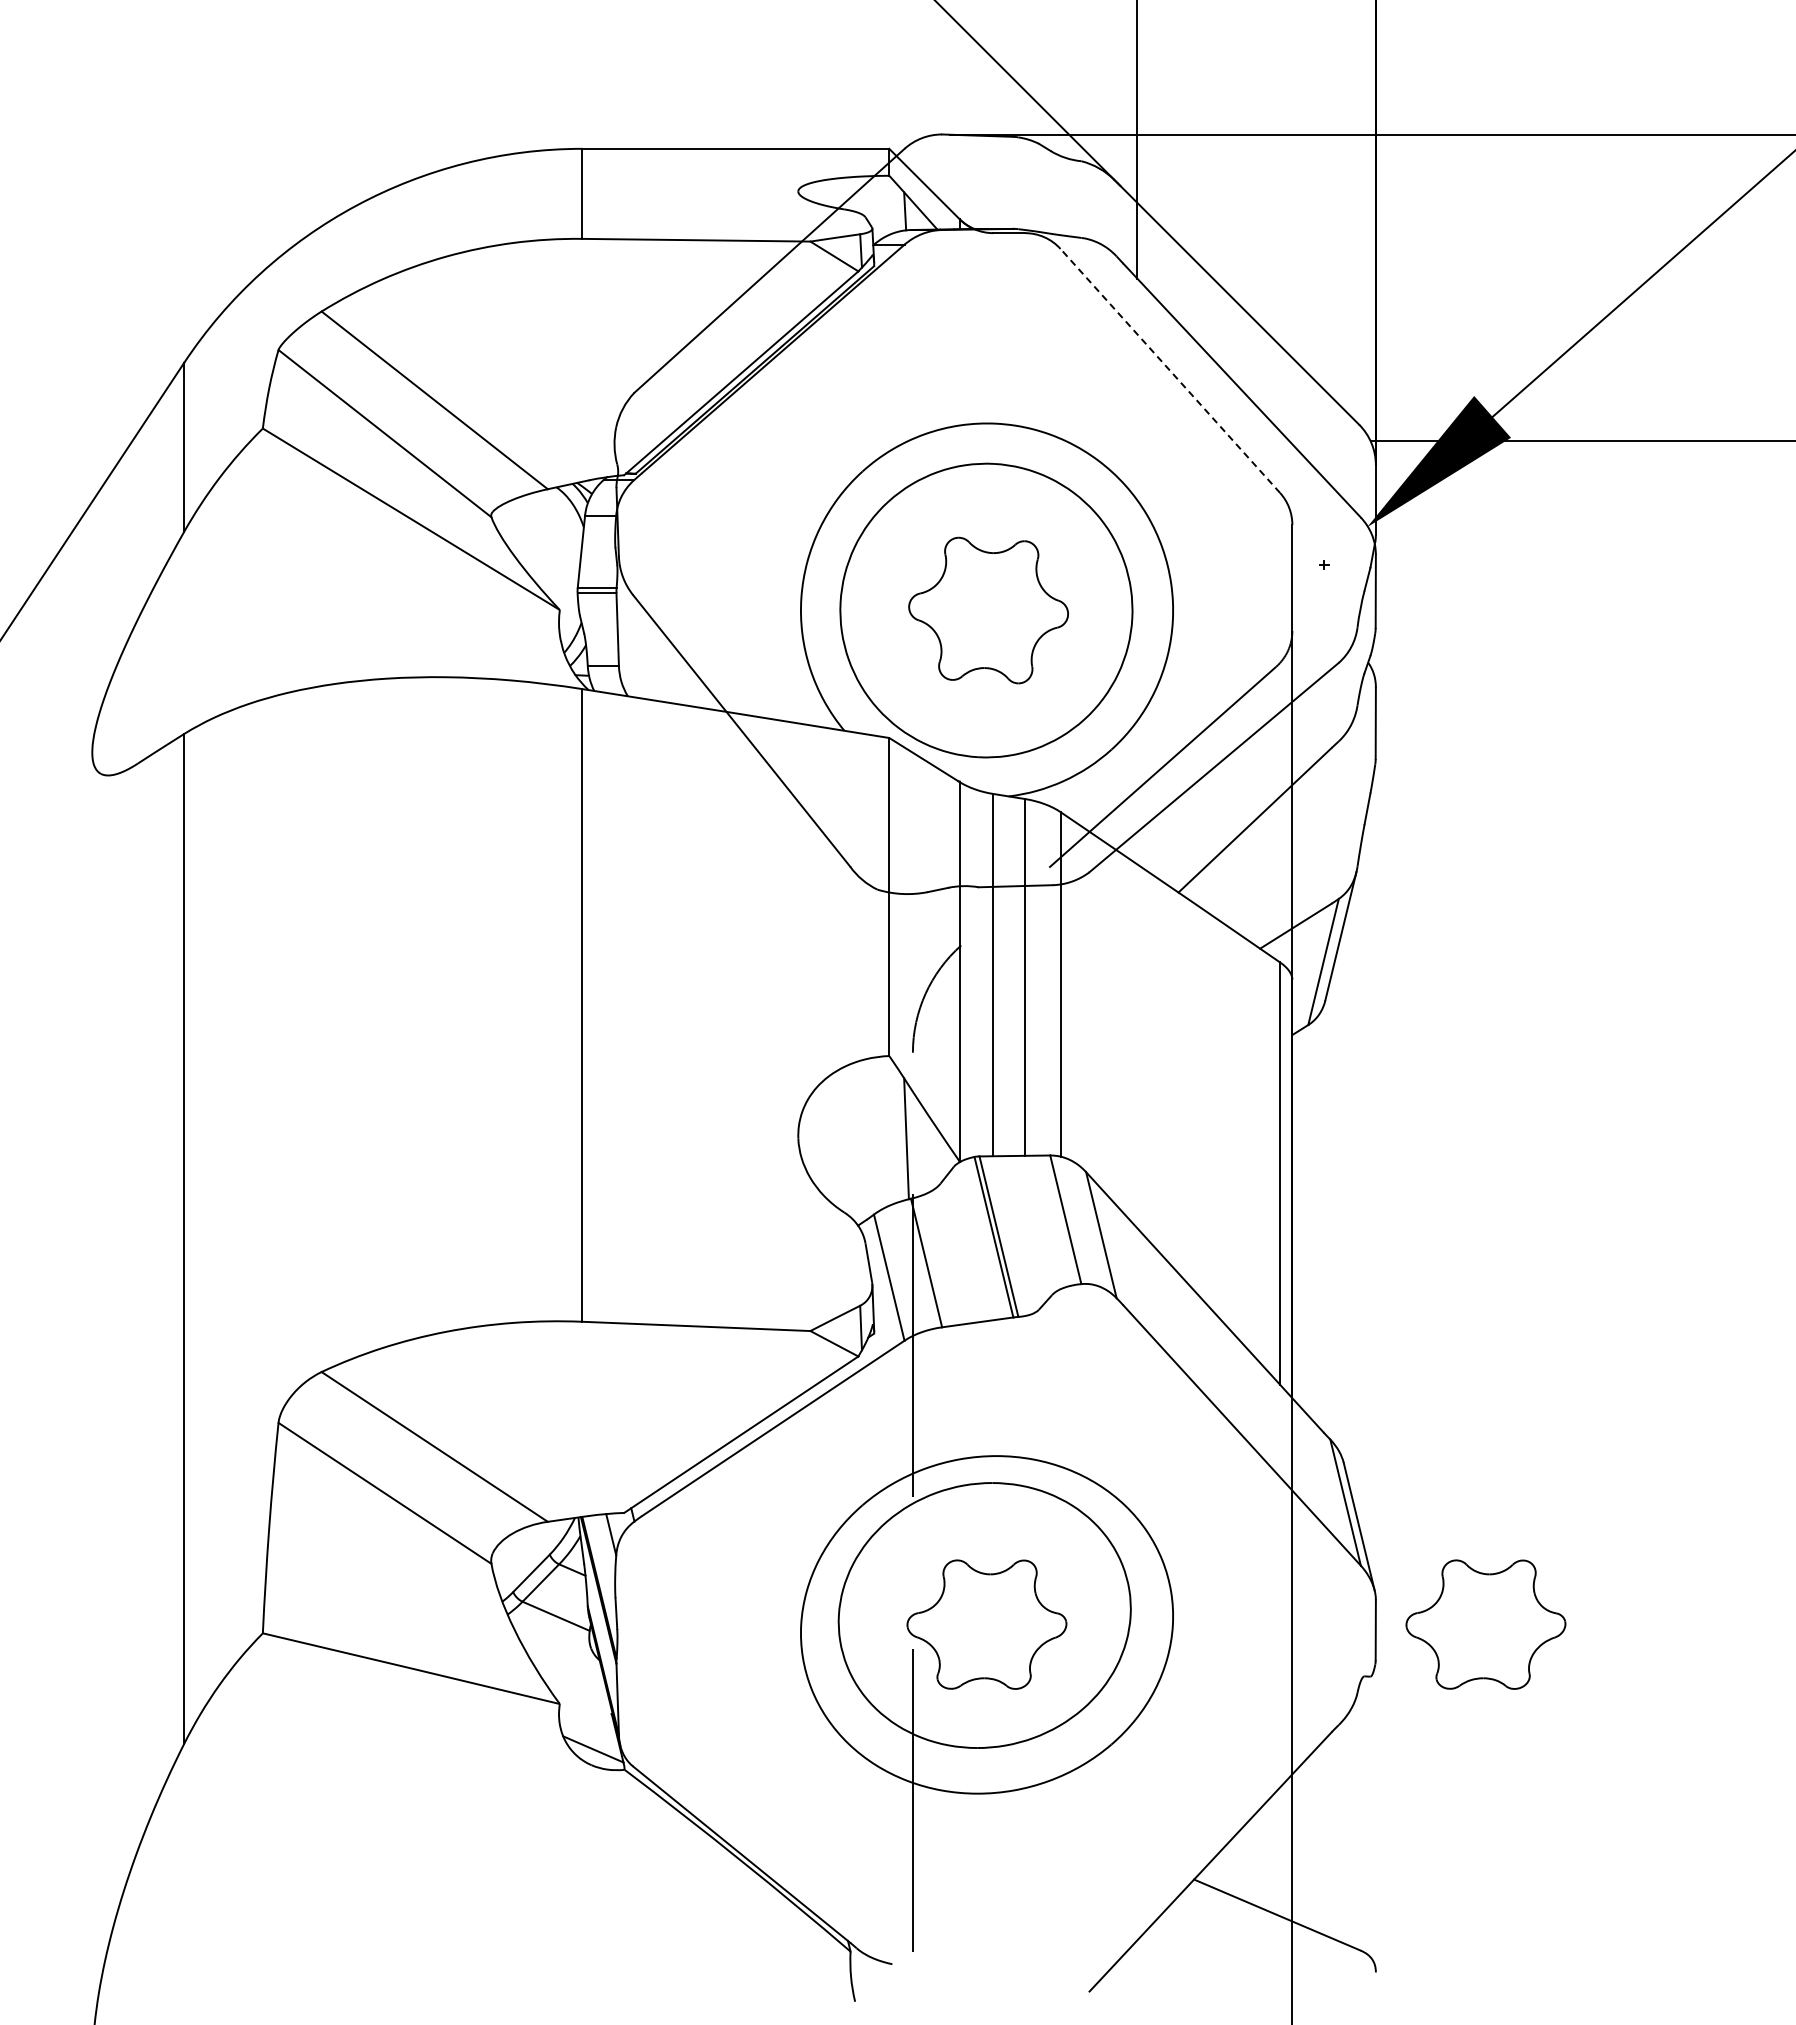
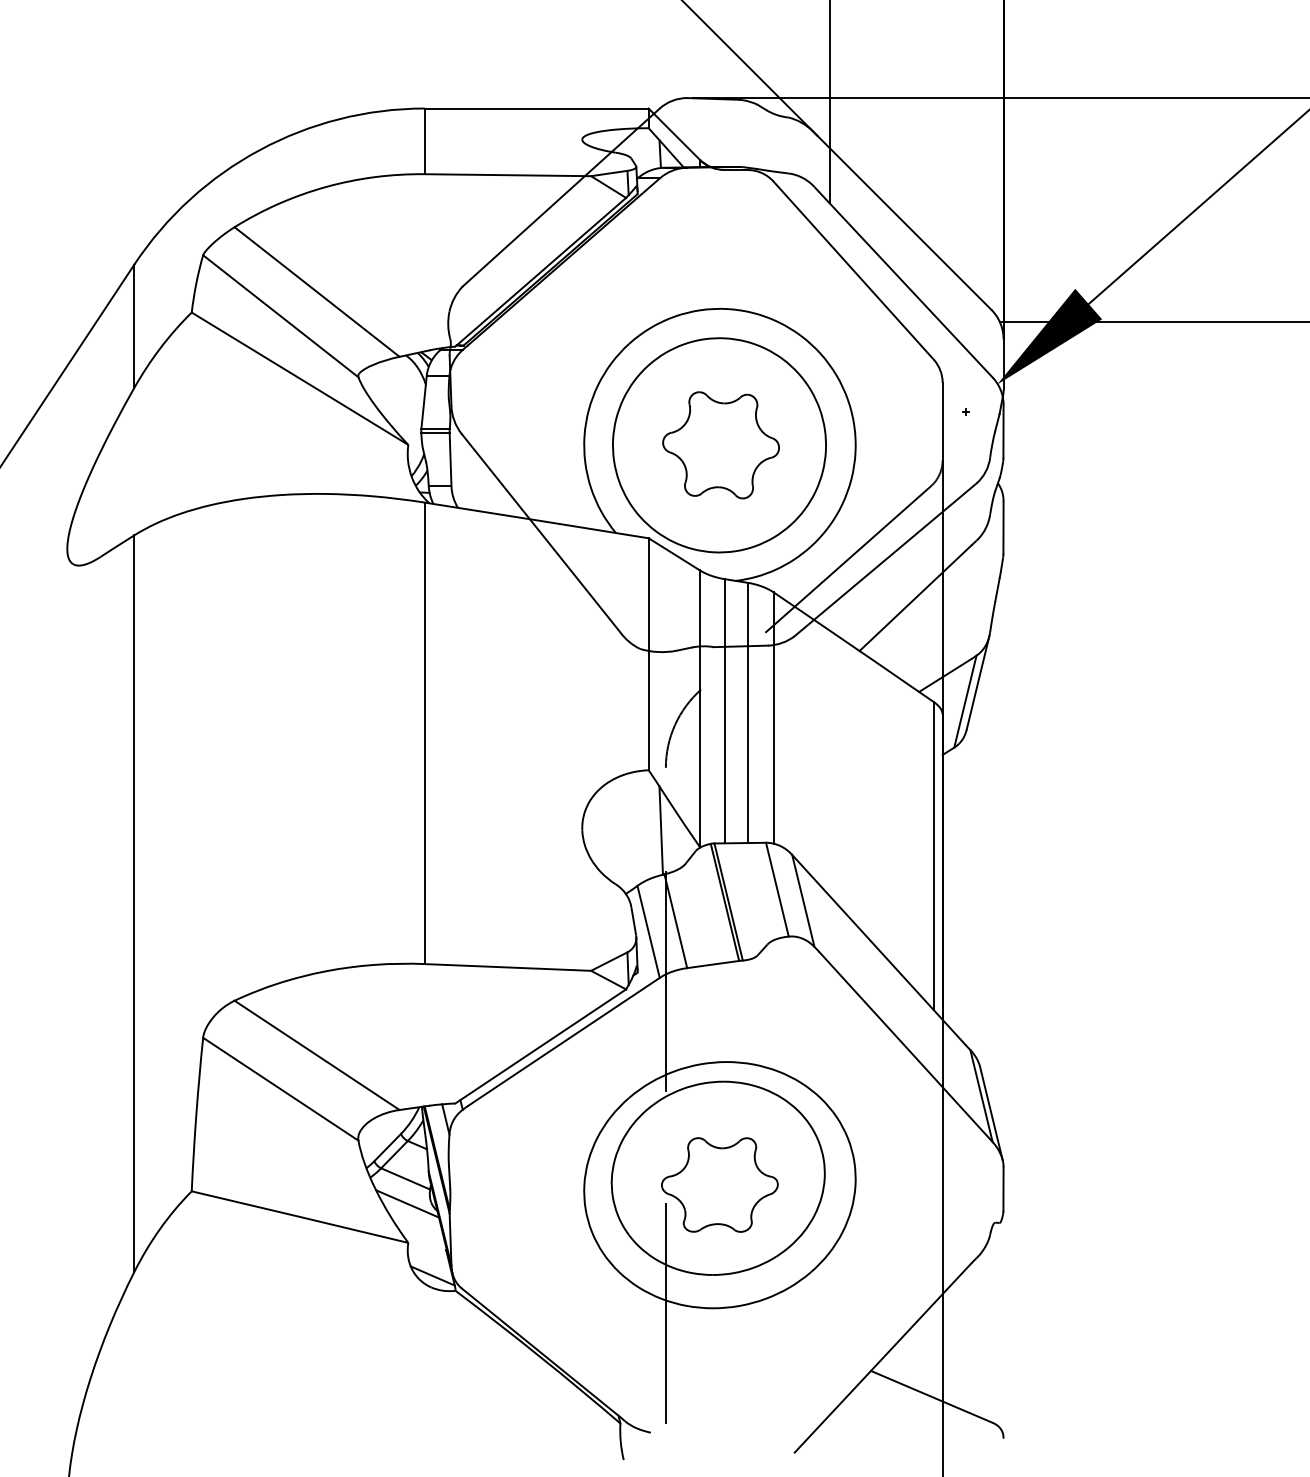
line: (1170, 370) -> (853, 270), dashed -> solid
part: (1485, 1624) -> (1083, 1184), removed
line: (558, 1650) -> (407, 1203), added

